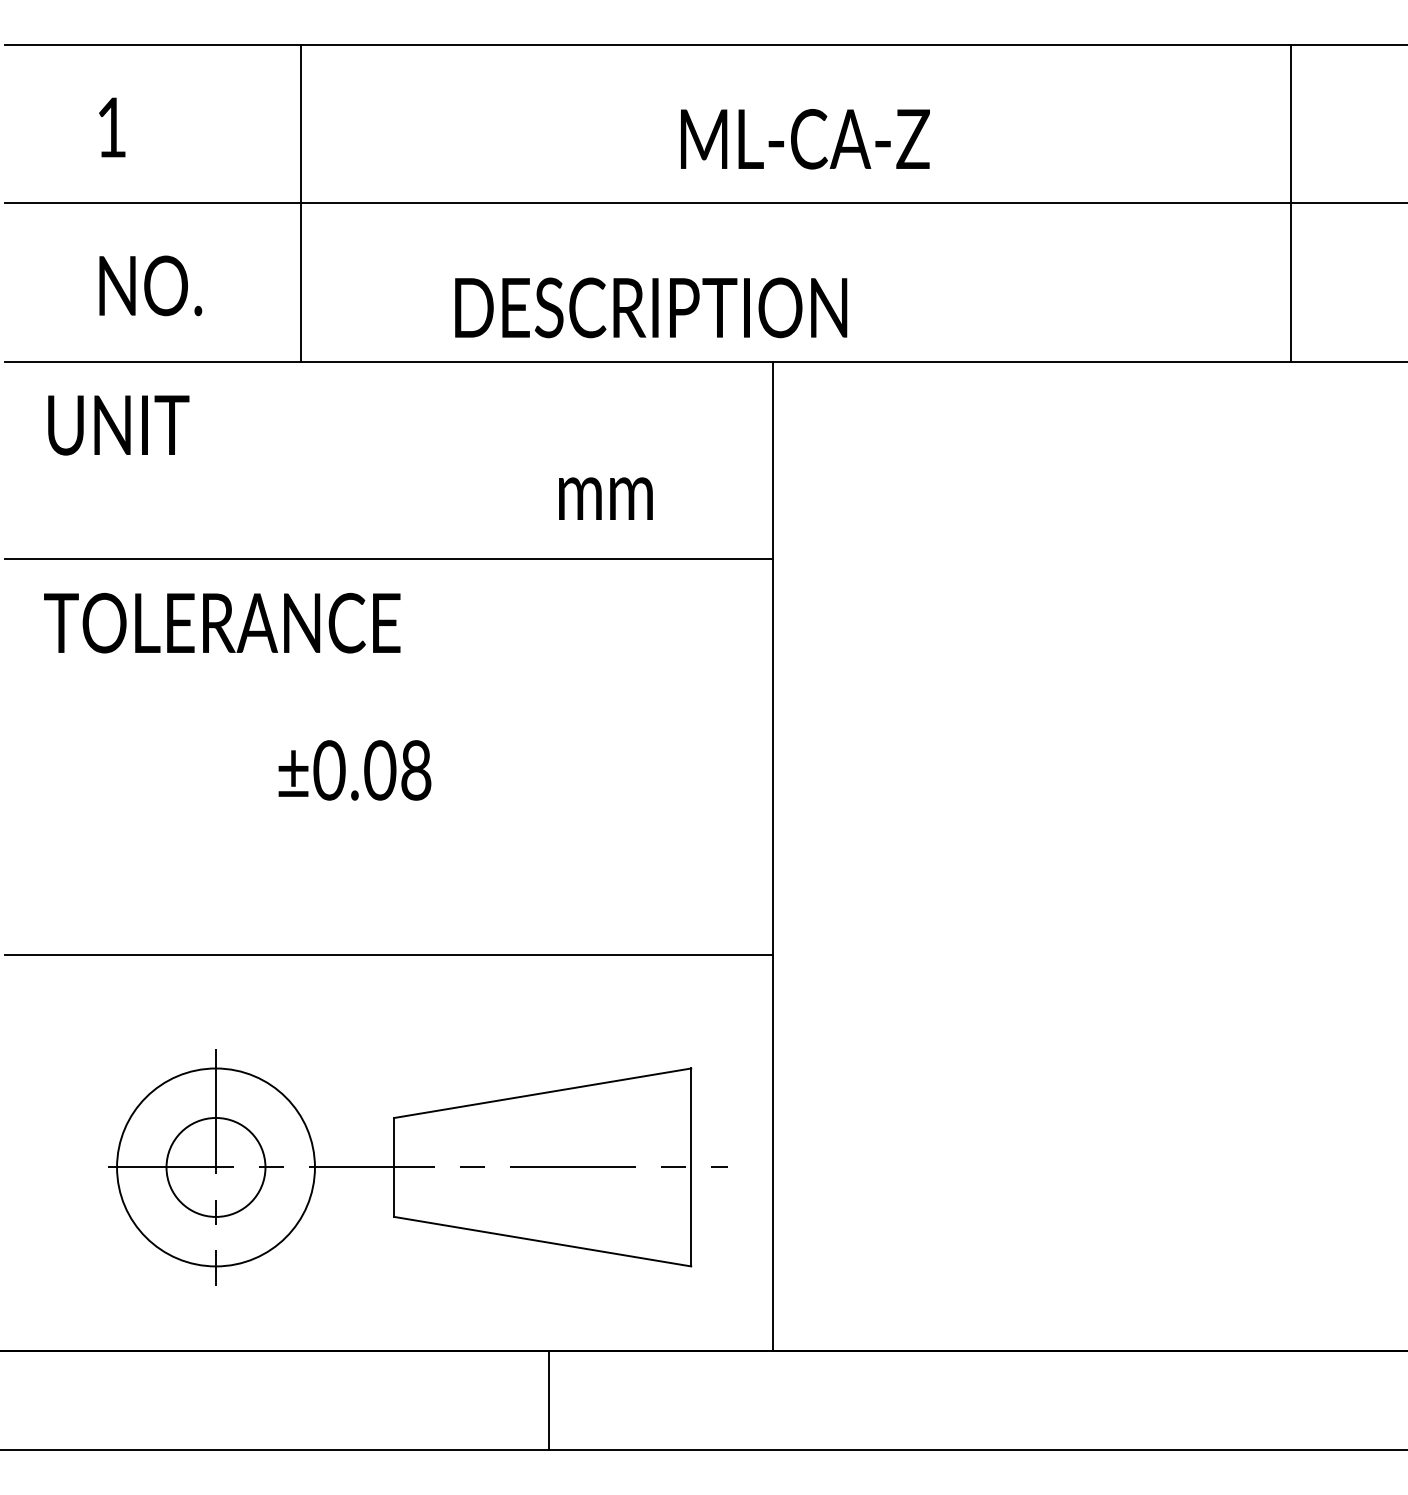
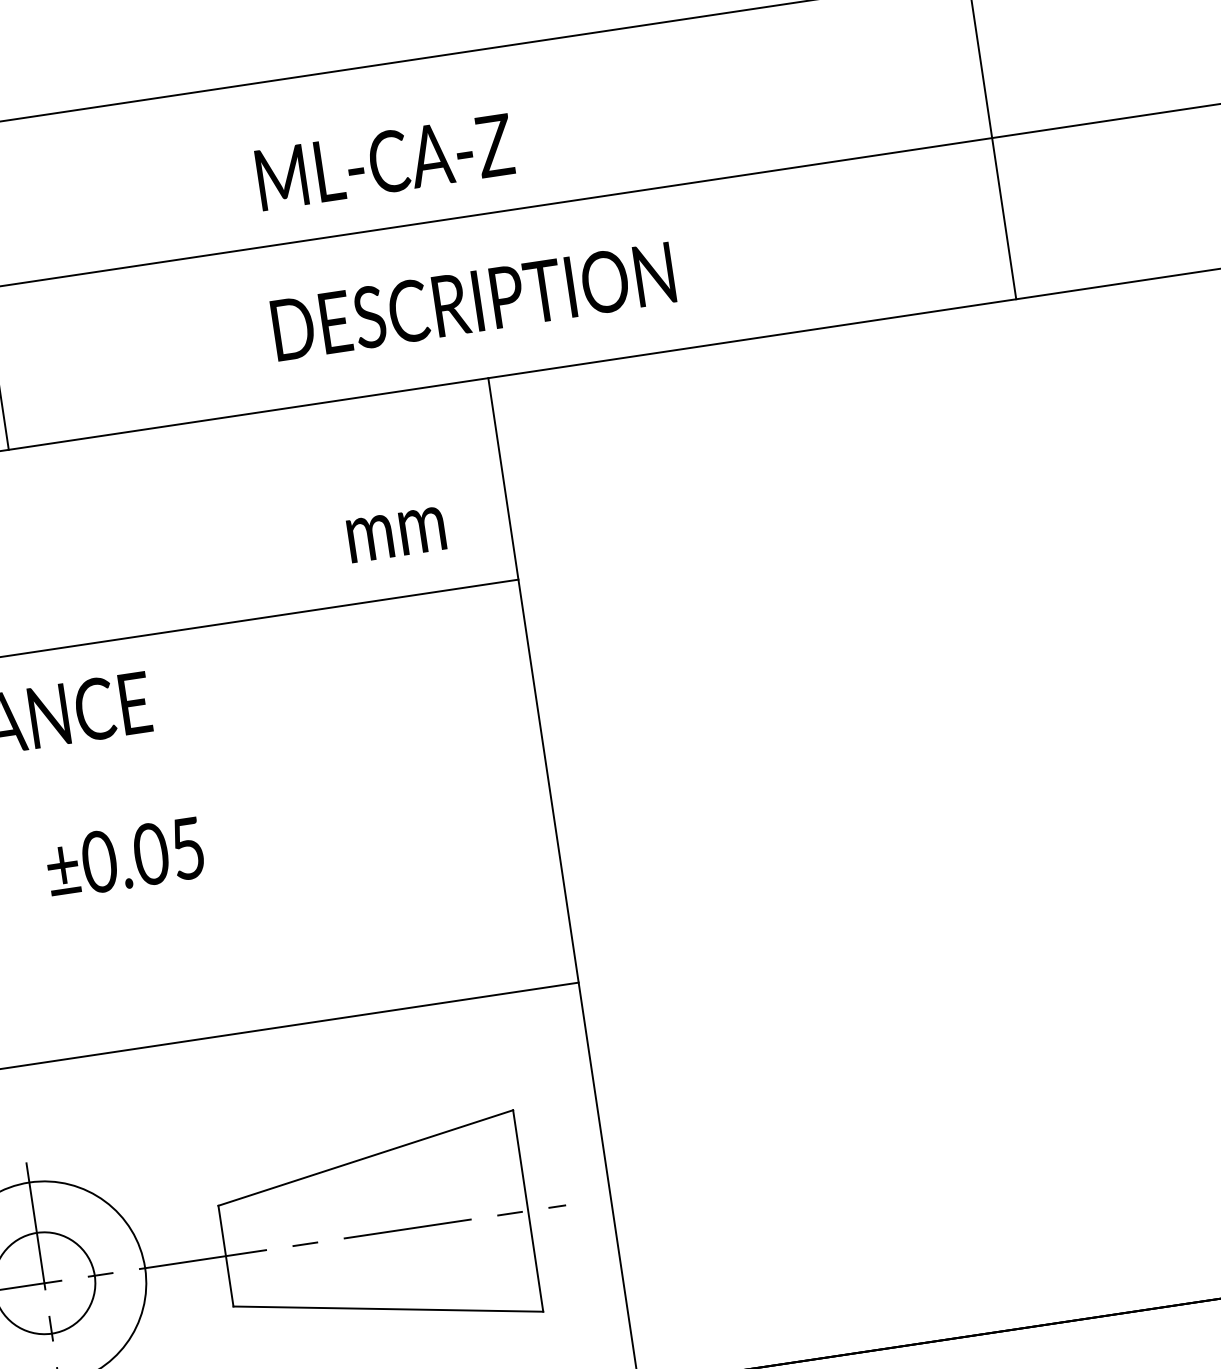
text: (805, 139) -> (385, 162), moved
text: (651, 307) -> (473, 301), moved
text: (605, 498) -> (396, 534), moved
text: (416, 770) -> (188, 848), ±0.08 -> ±0.05

